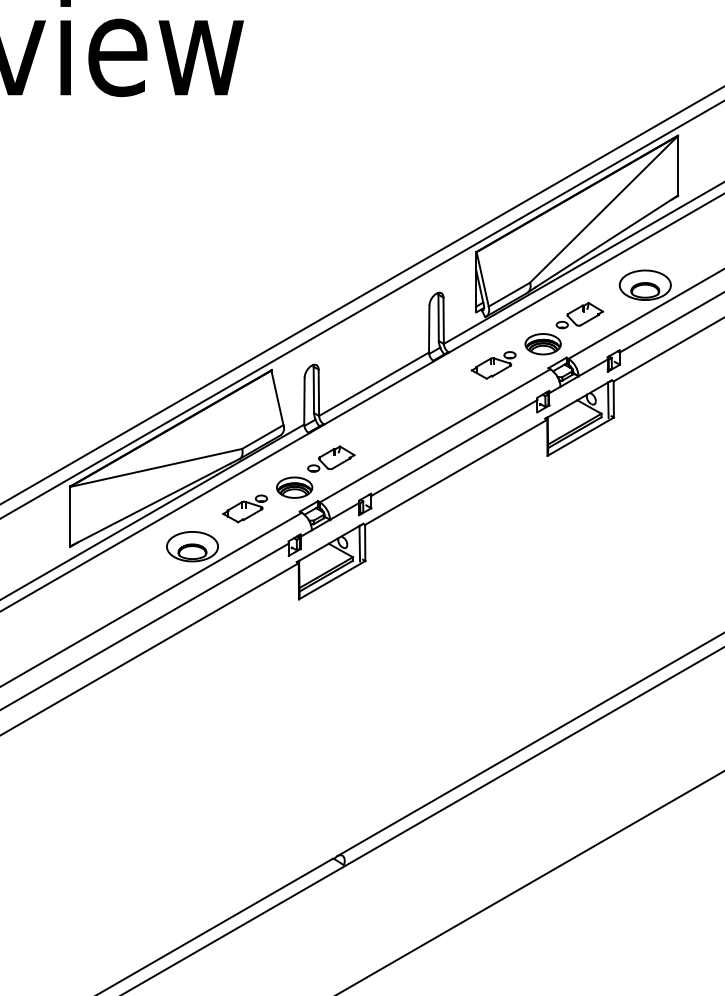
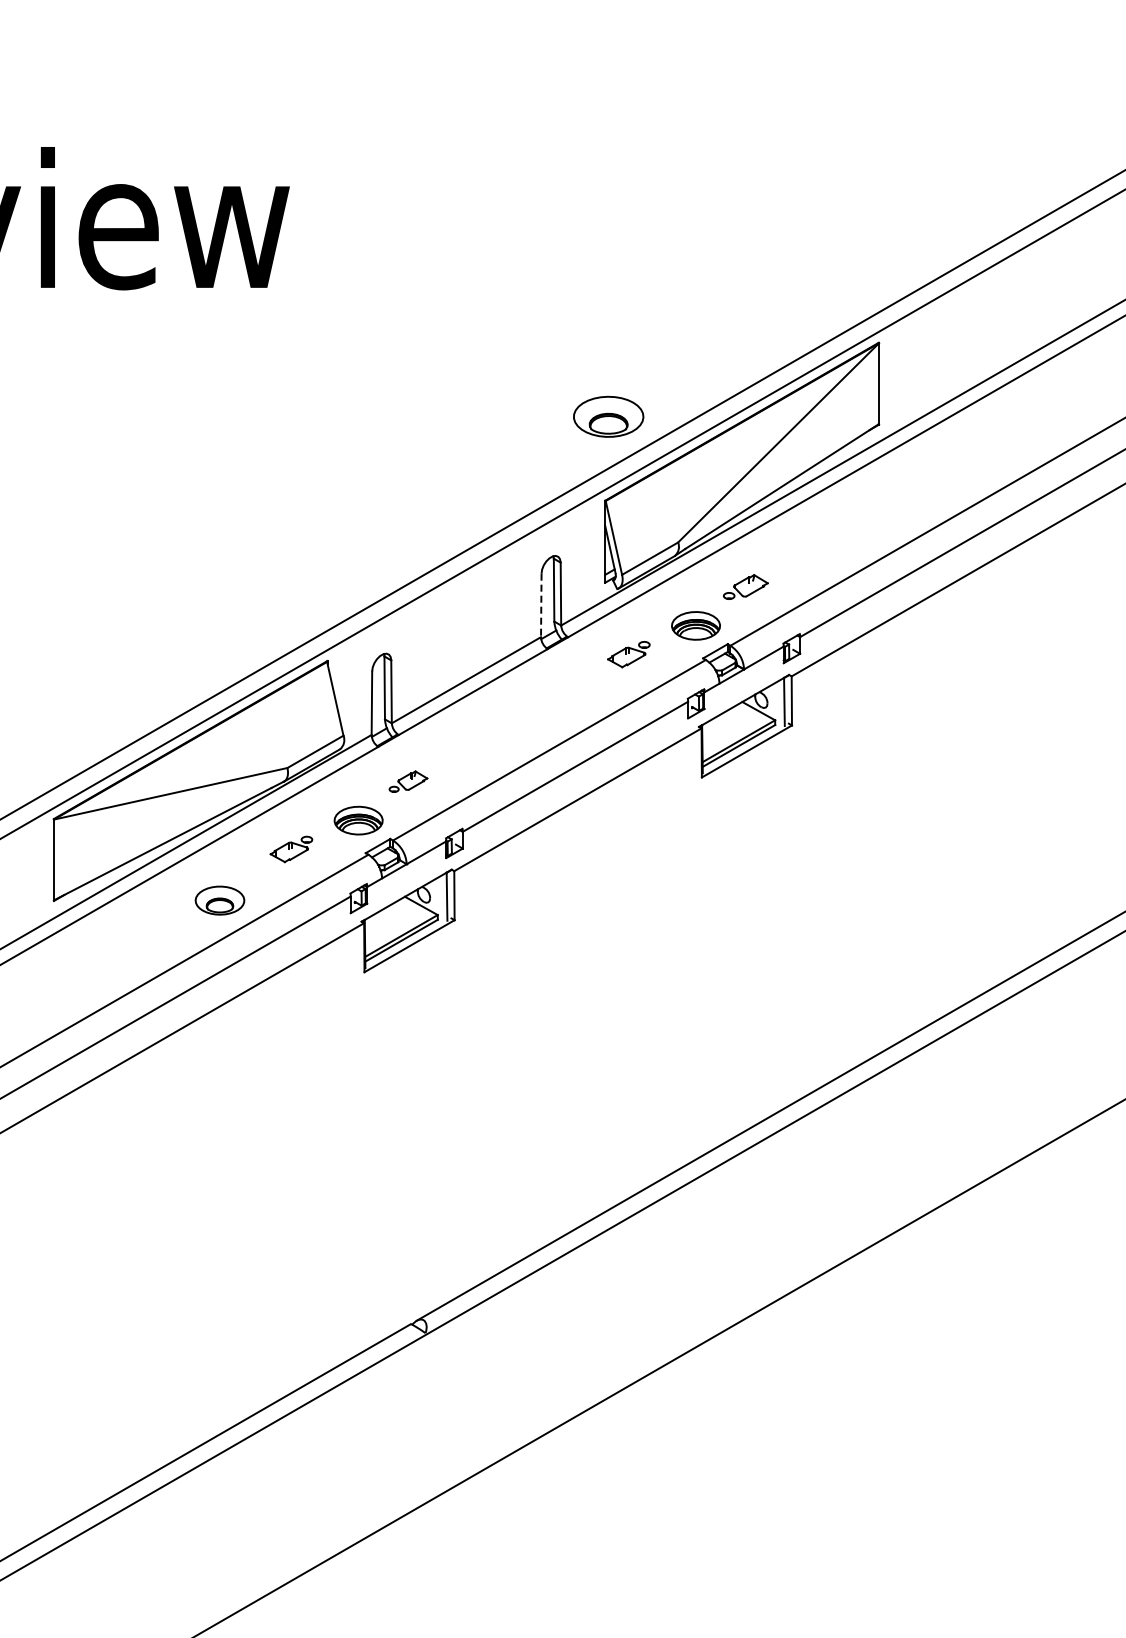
part: (645, 285) -> (608, 416), moved
part: (579, 315) -> (745, 586), size x0.7
line: (429, 329) -> (541, 605), solid -> dashed
part: (493, 365) -> (628, 654), size x0.7
part: (331, 458) -> (408, 781), size x0.6
part: (245, 508) -> (291, 849), size x0.7
part: (192, 546) -> (219, 900), size x0.7

